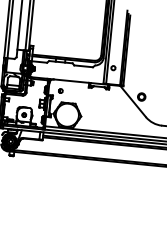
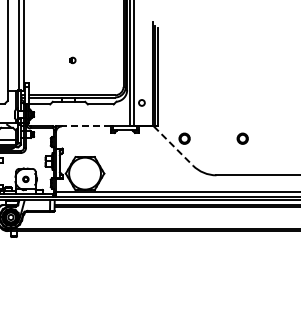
line: (71, 81) -> (85, 126), solid -> dashed
part: (60, 91) -> (72, 60), moved
line: (133, 101) -> (173, 146), solid -> dashed

